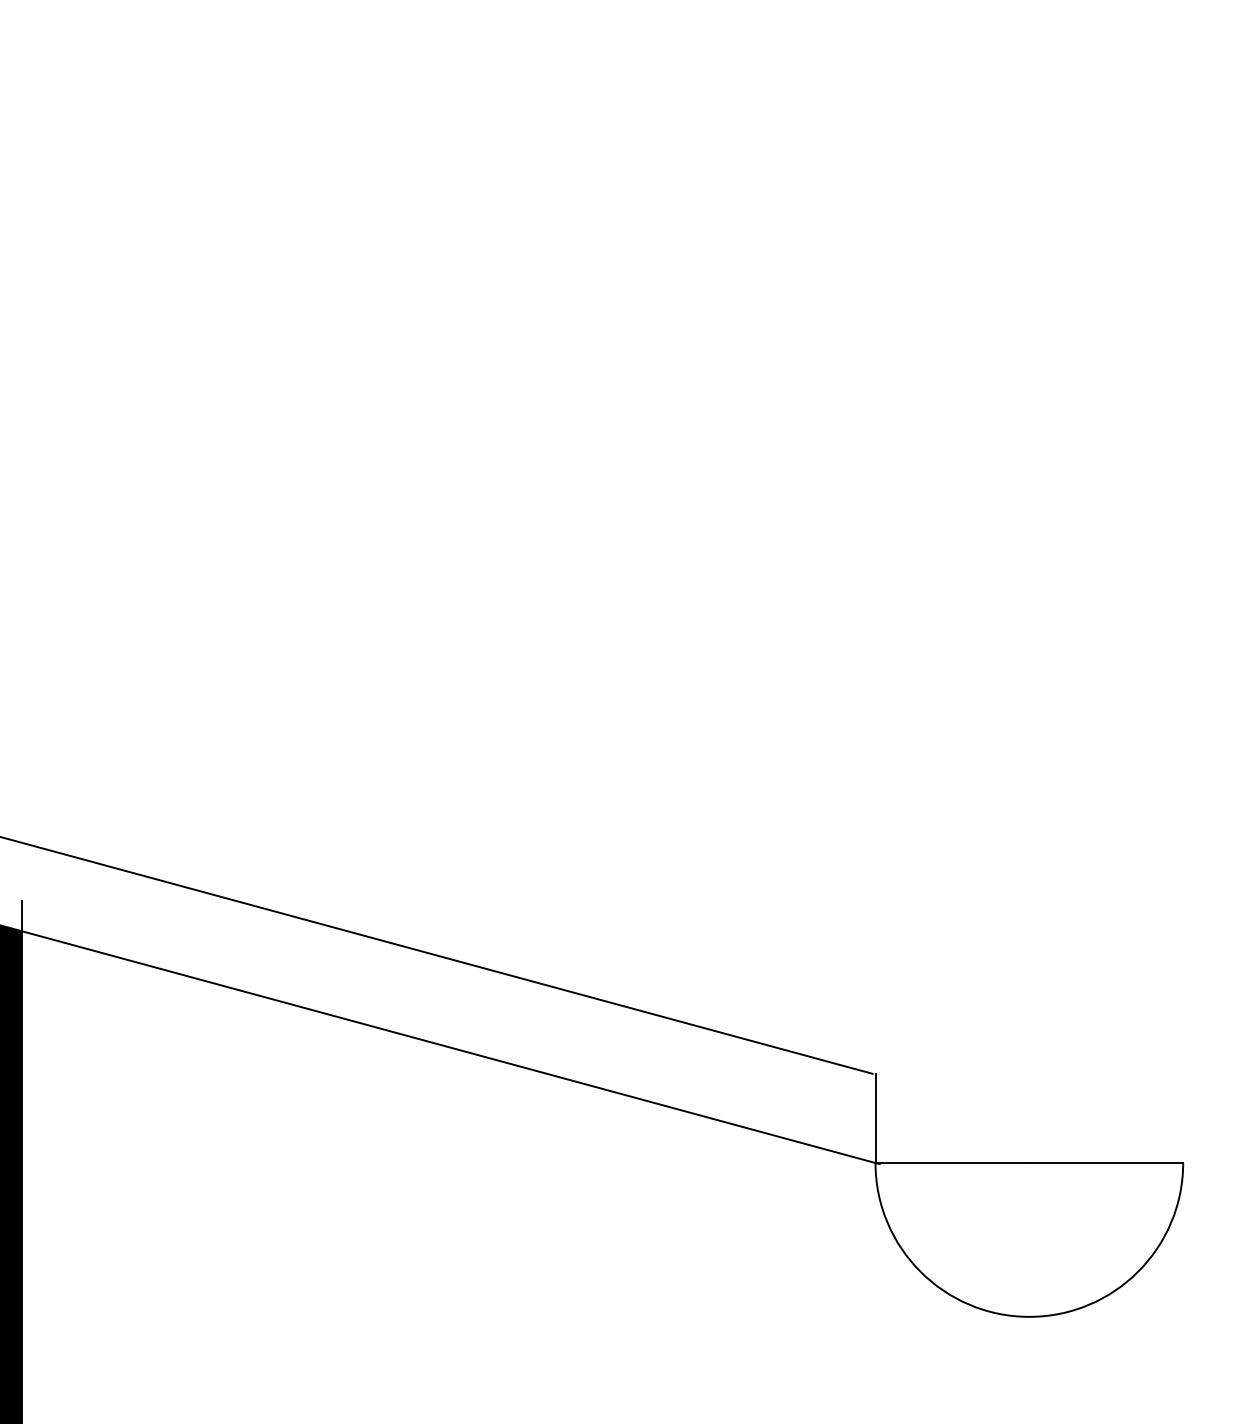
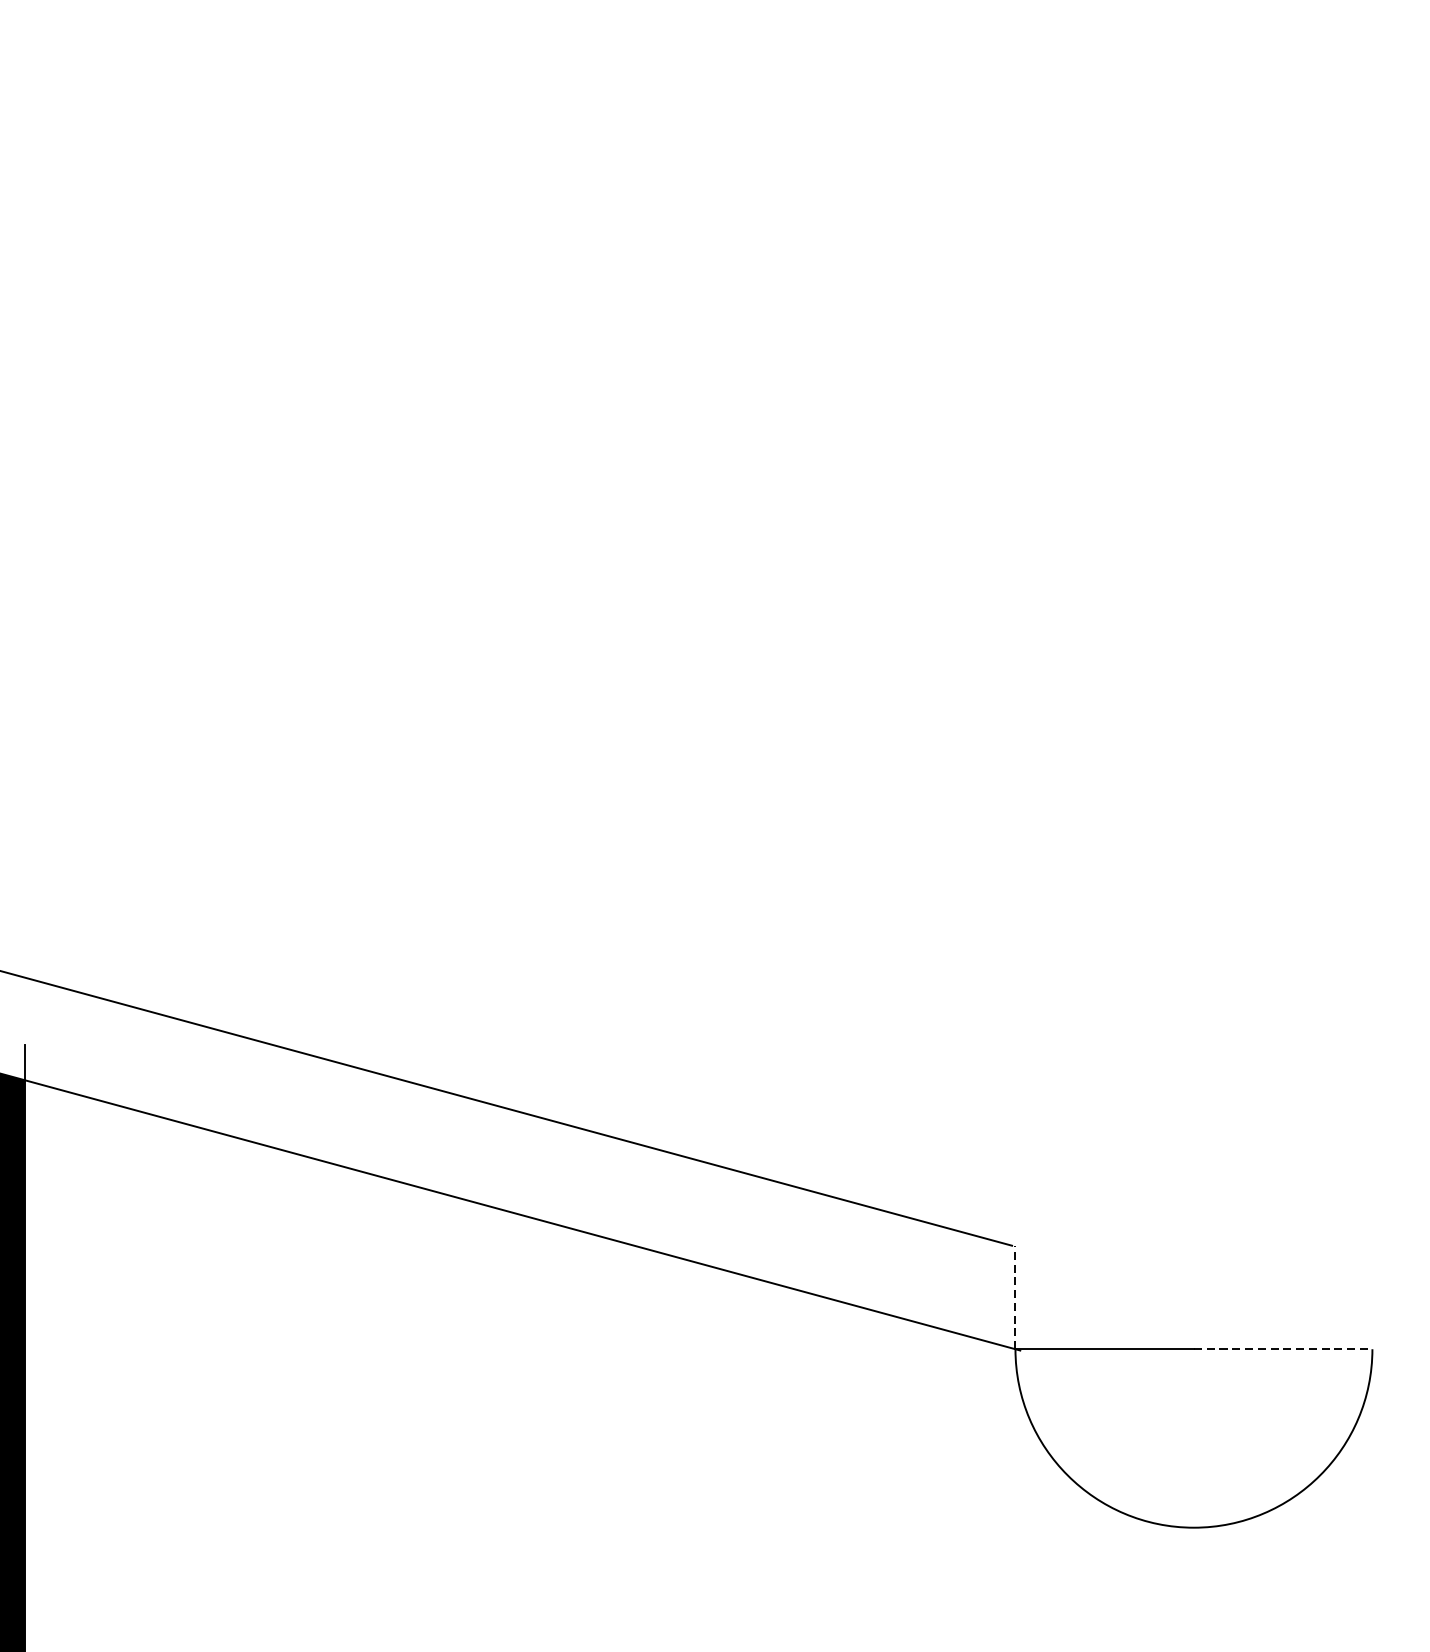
line: (875, 1118) -> (1015, 1297), solid -> dashed
line: (1106, 1163) -> (1283, 1349), solid -> dashed

